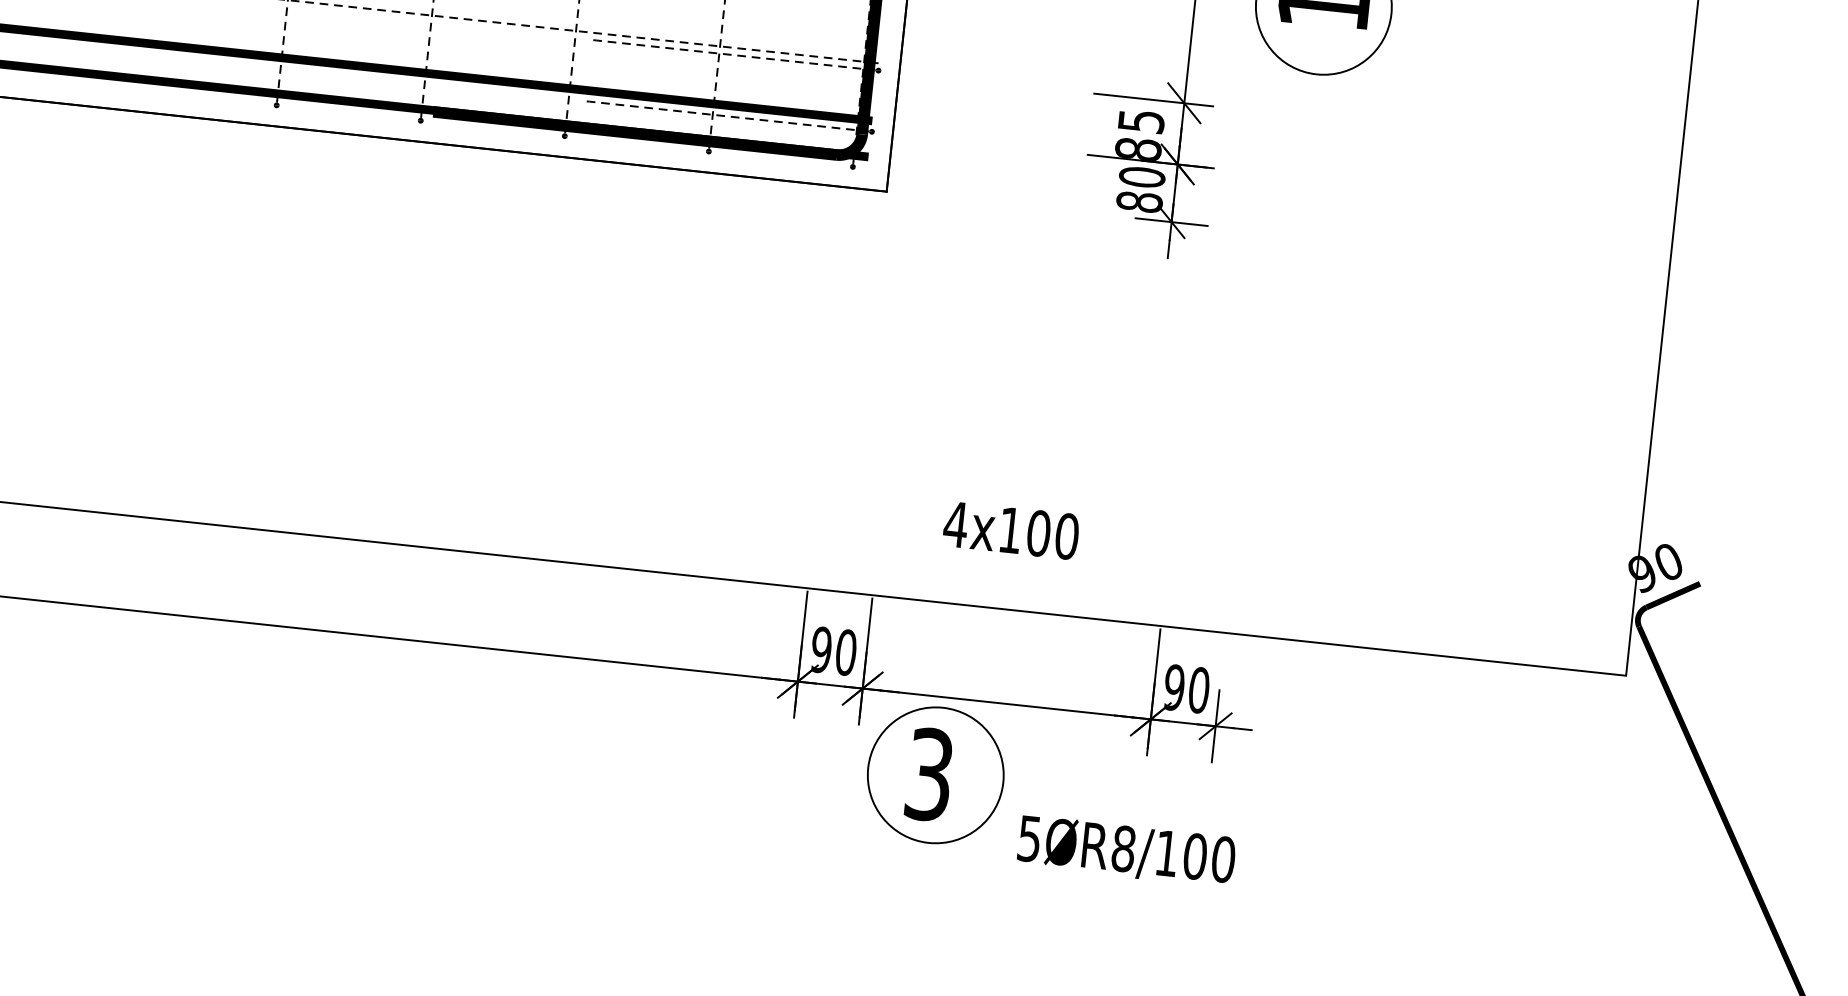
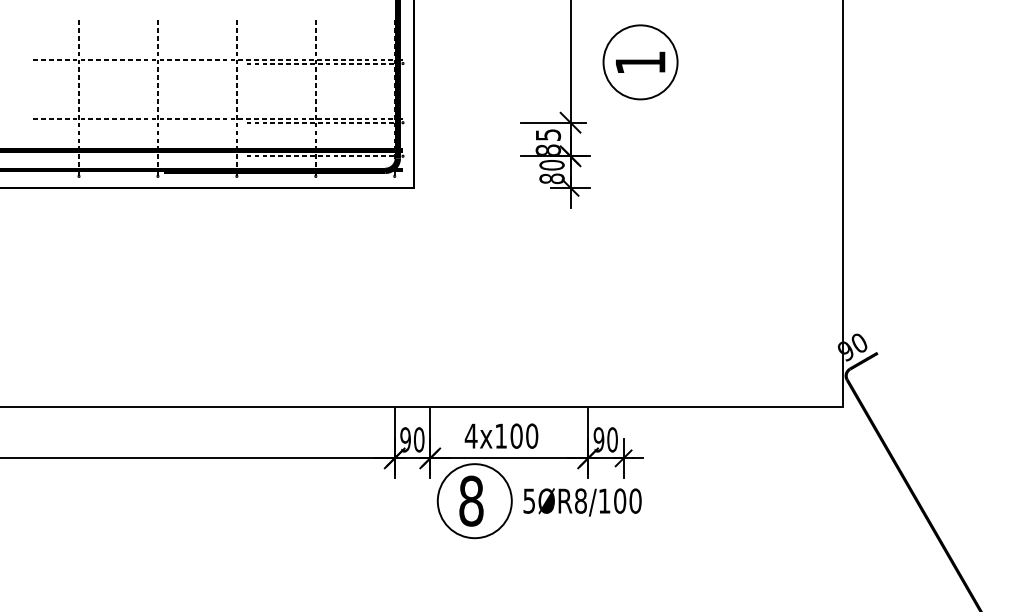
text: (1011, 529) -> (501, 435), moved
text: (929, 773) -> (471, 500), 3 -> 8
text: (1126, 851) -> (582, 502), moved

